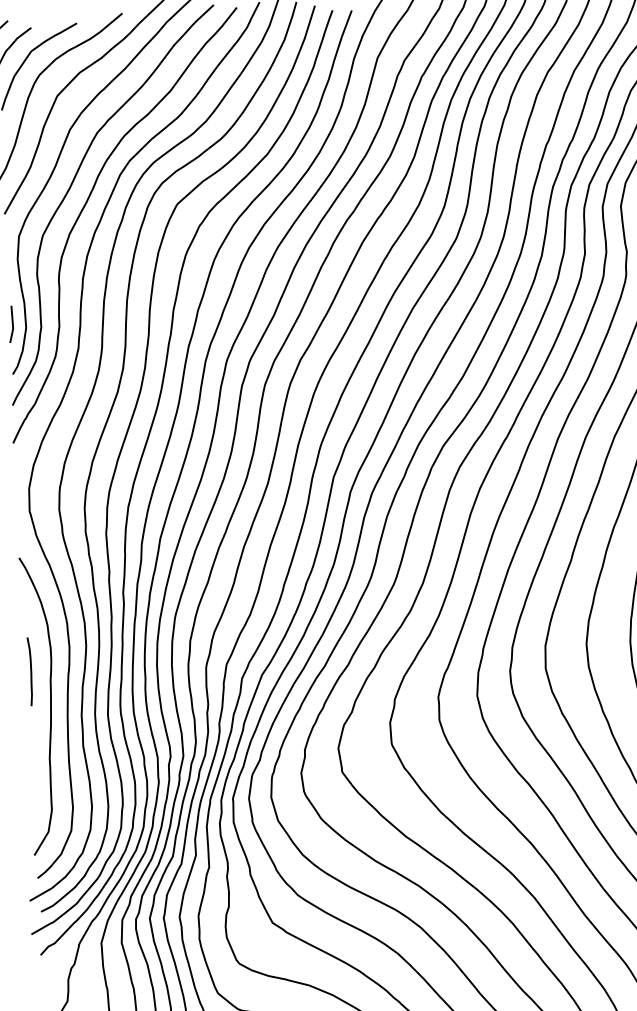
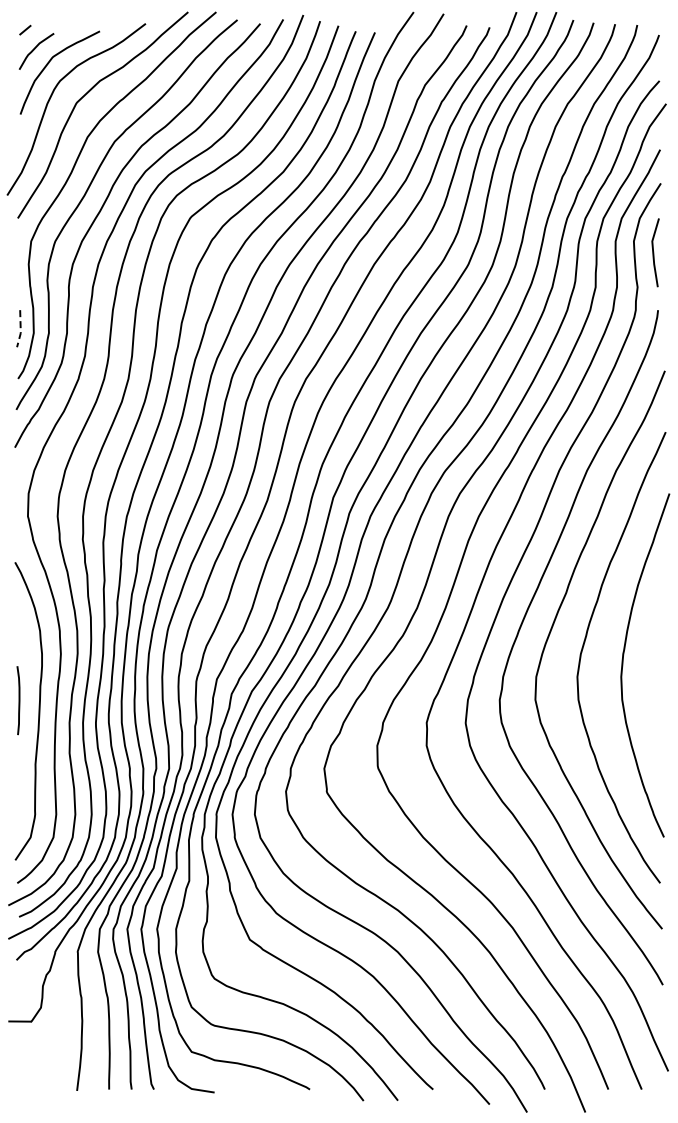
line: (12, 326) -> (20, 330), solid -> dashed
curve: (30, 671) -> (18, 700), moved

